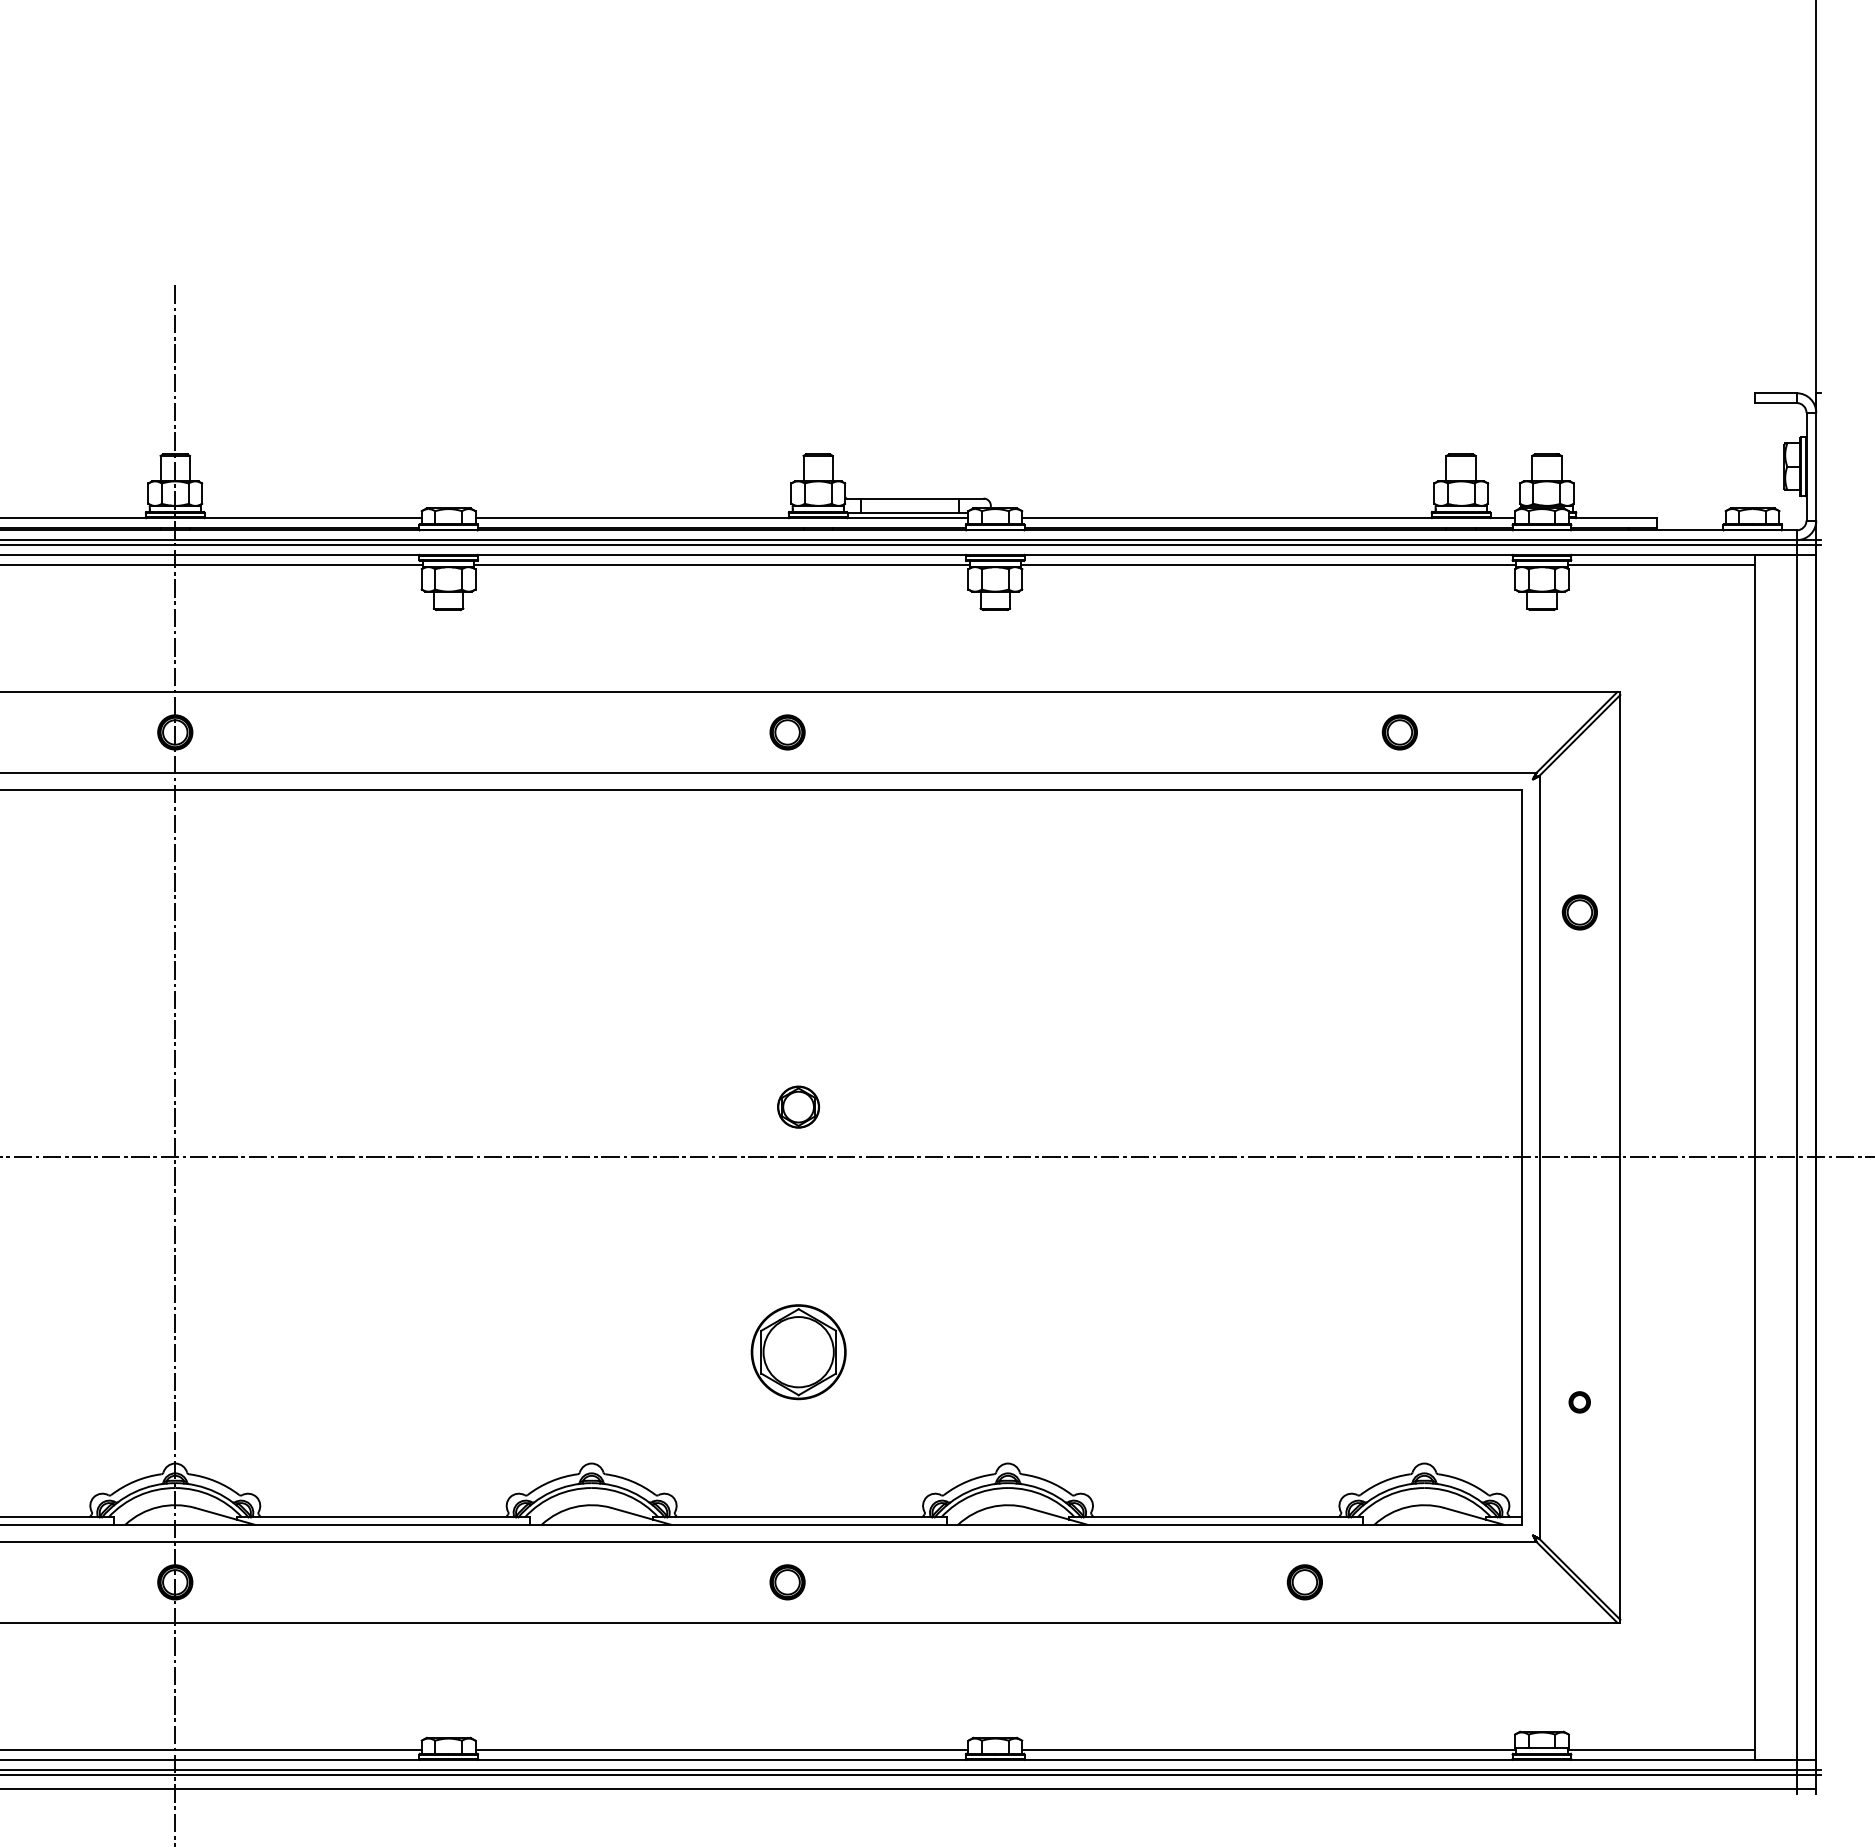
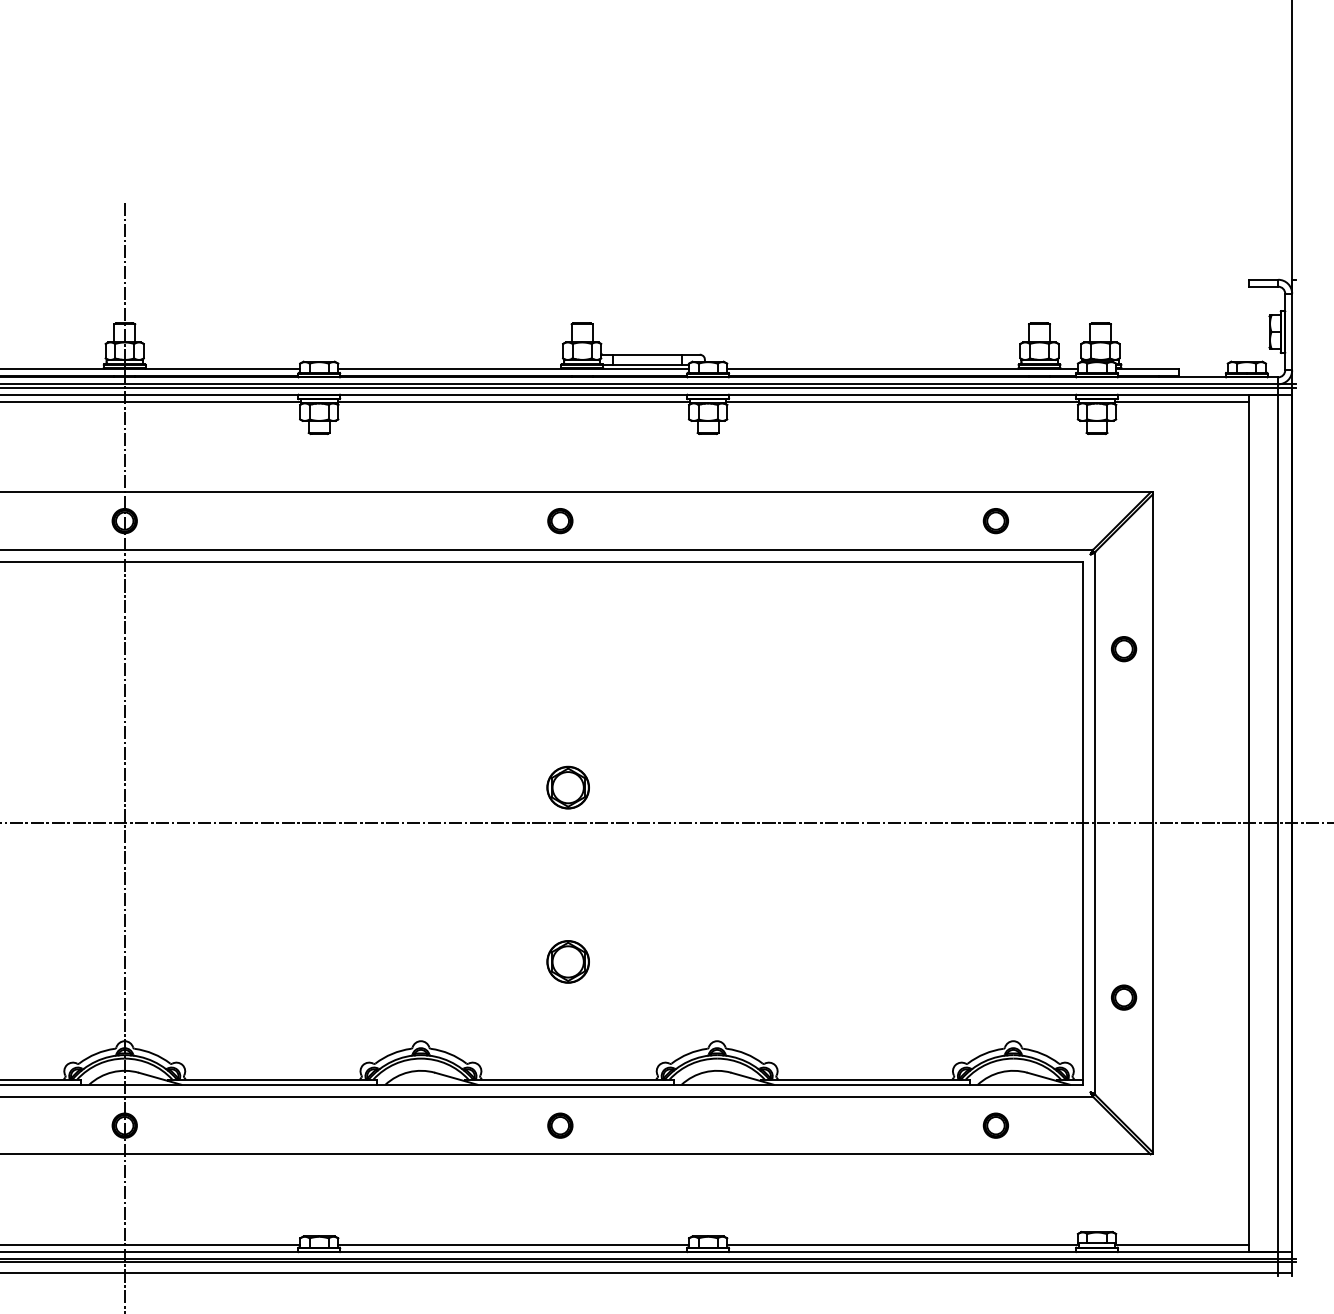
part: (798, 1106) -> (568, 787), size x1.43
part: (798, 1351) -> (568, 961), size x0.62
part: (1579, 1402) -> (1123, 997), size x1.67
part: (1304, 1582) -> (995, 1125), moved

